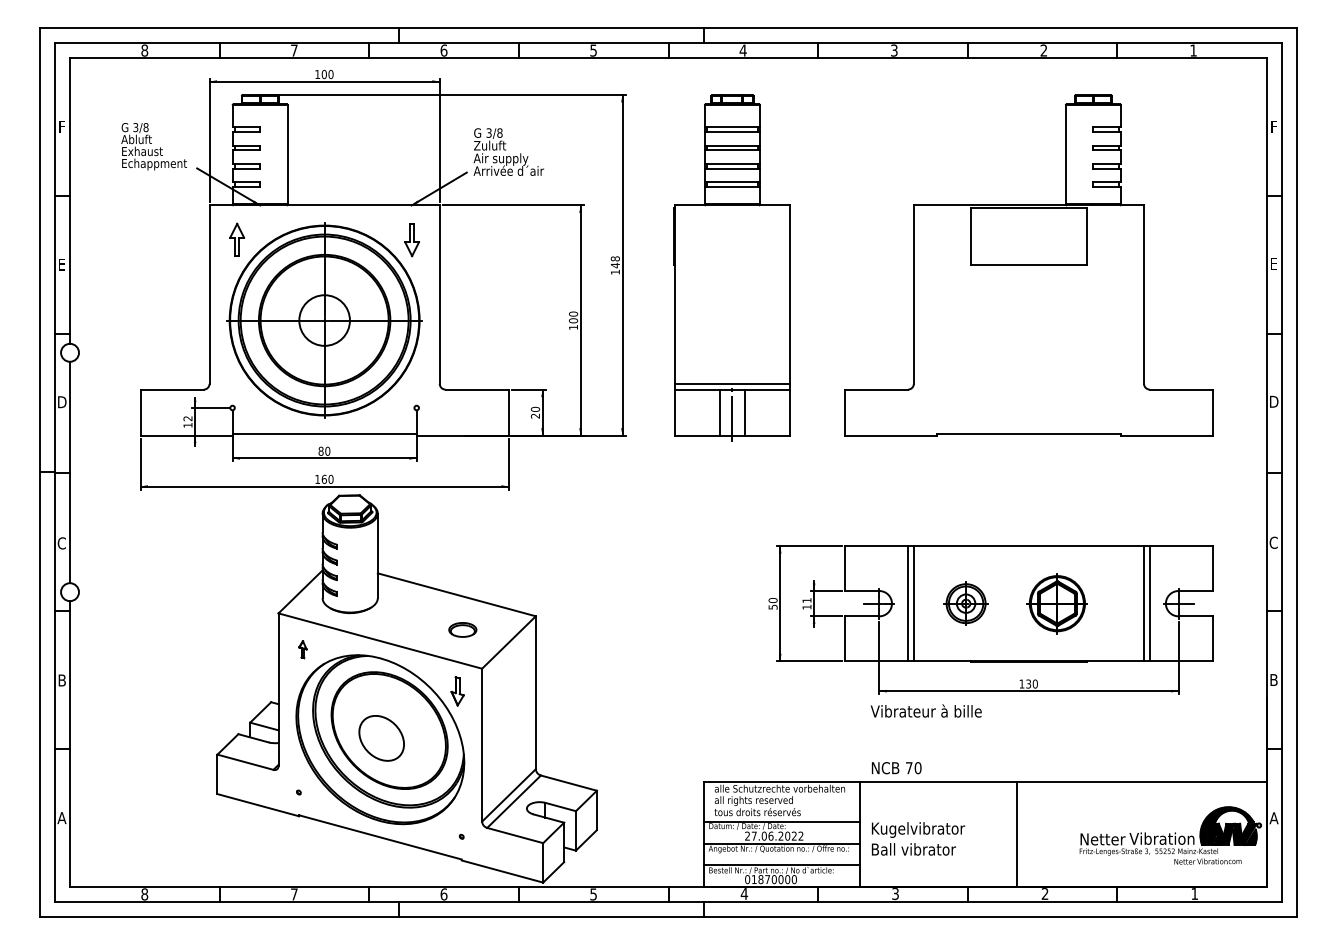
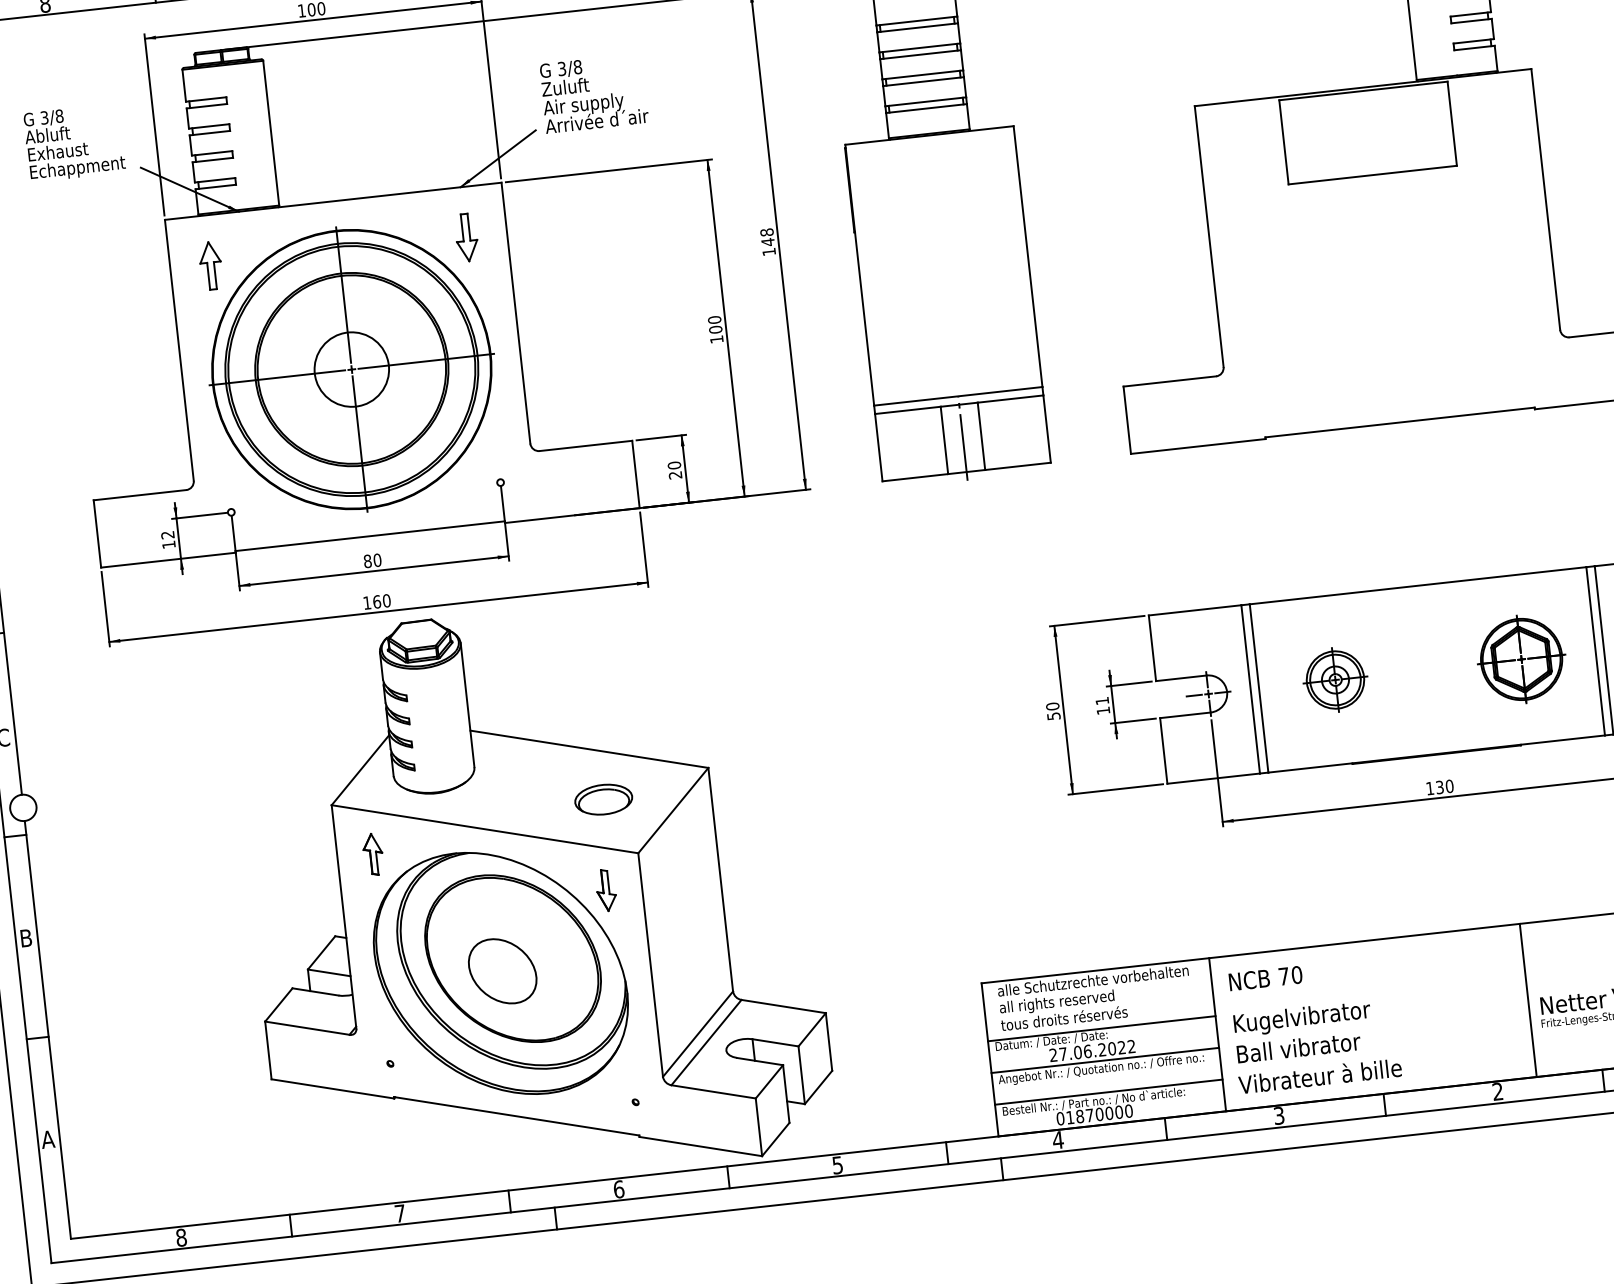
part: (1056, 603) -> (1520, 659), moved
part: (462, 629) -> (603, 799), size x1.43
part: (302, 649) -> (372, 854), size x1.67
text: (925, 710) -> (1319, 1075), moved
text: (896, 768) -> (1265, 979), moved
line: (1017, 834) -> (1528, 1000), moved

